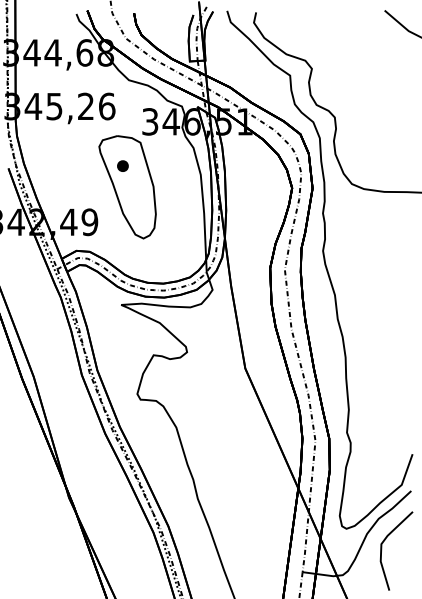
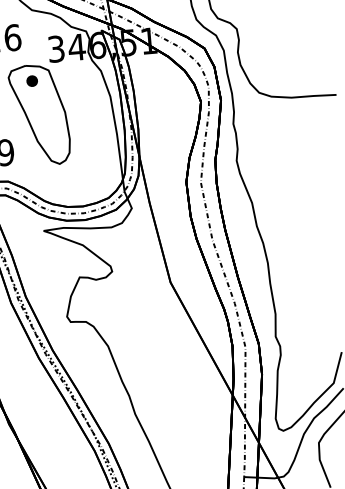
part: (122, 165) -> (31, 80), moved

